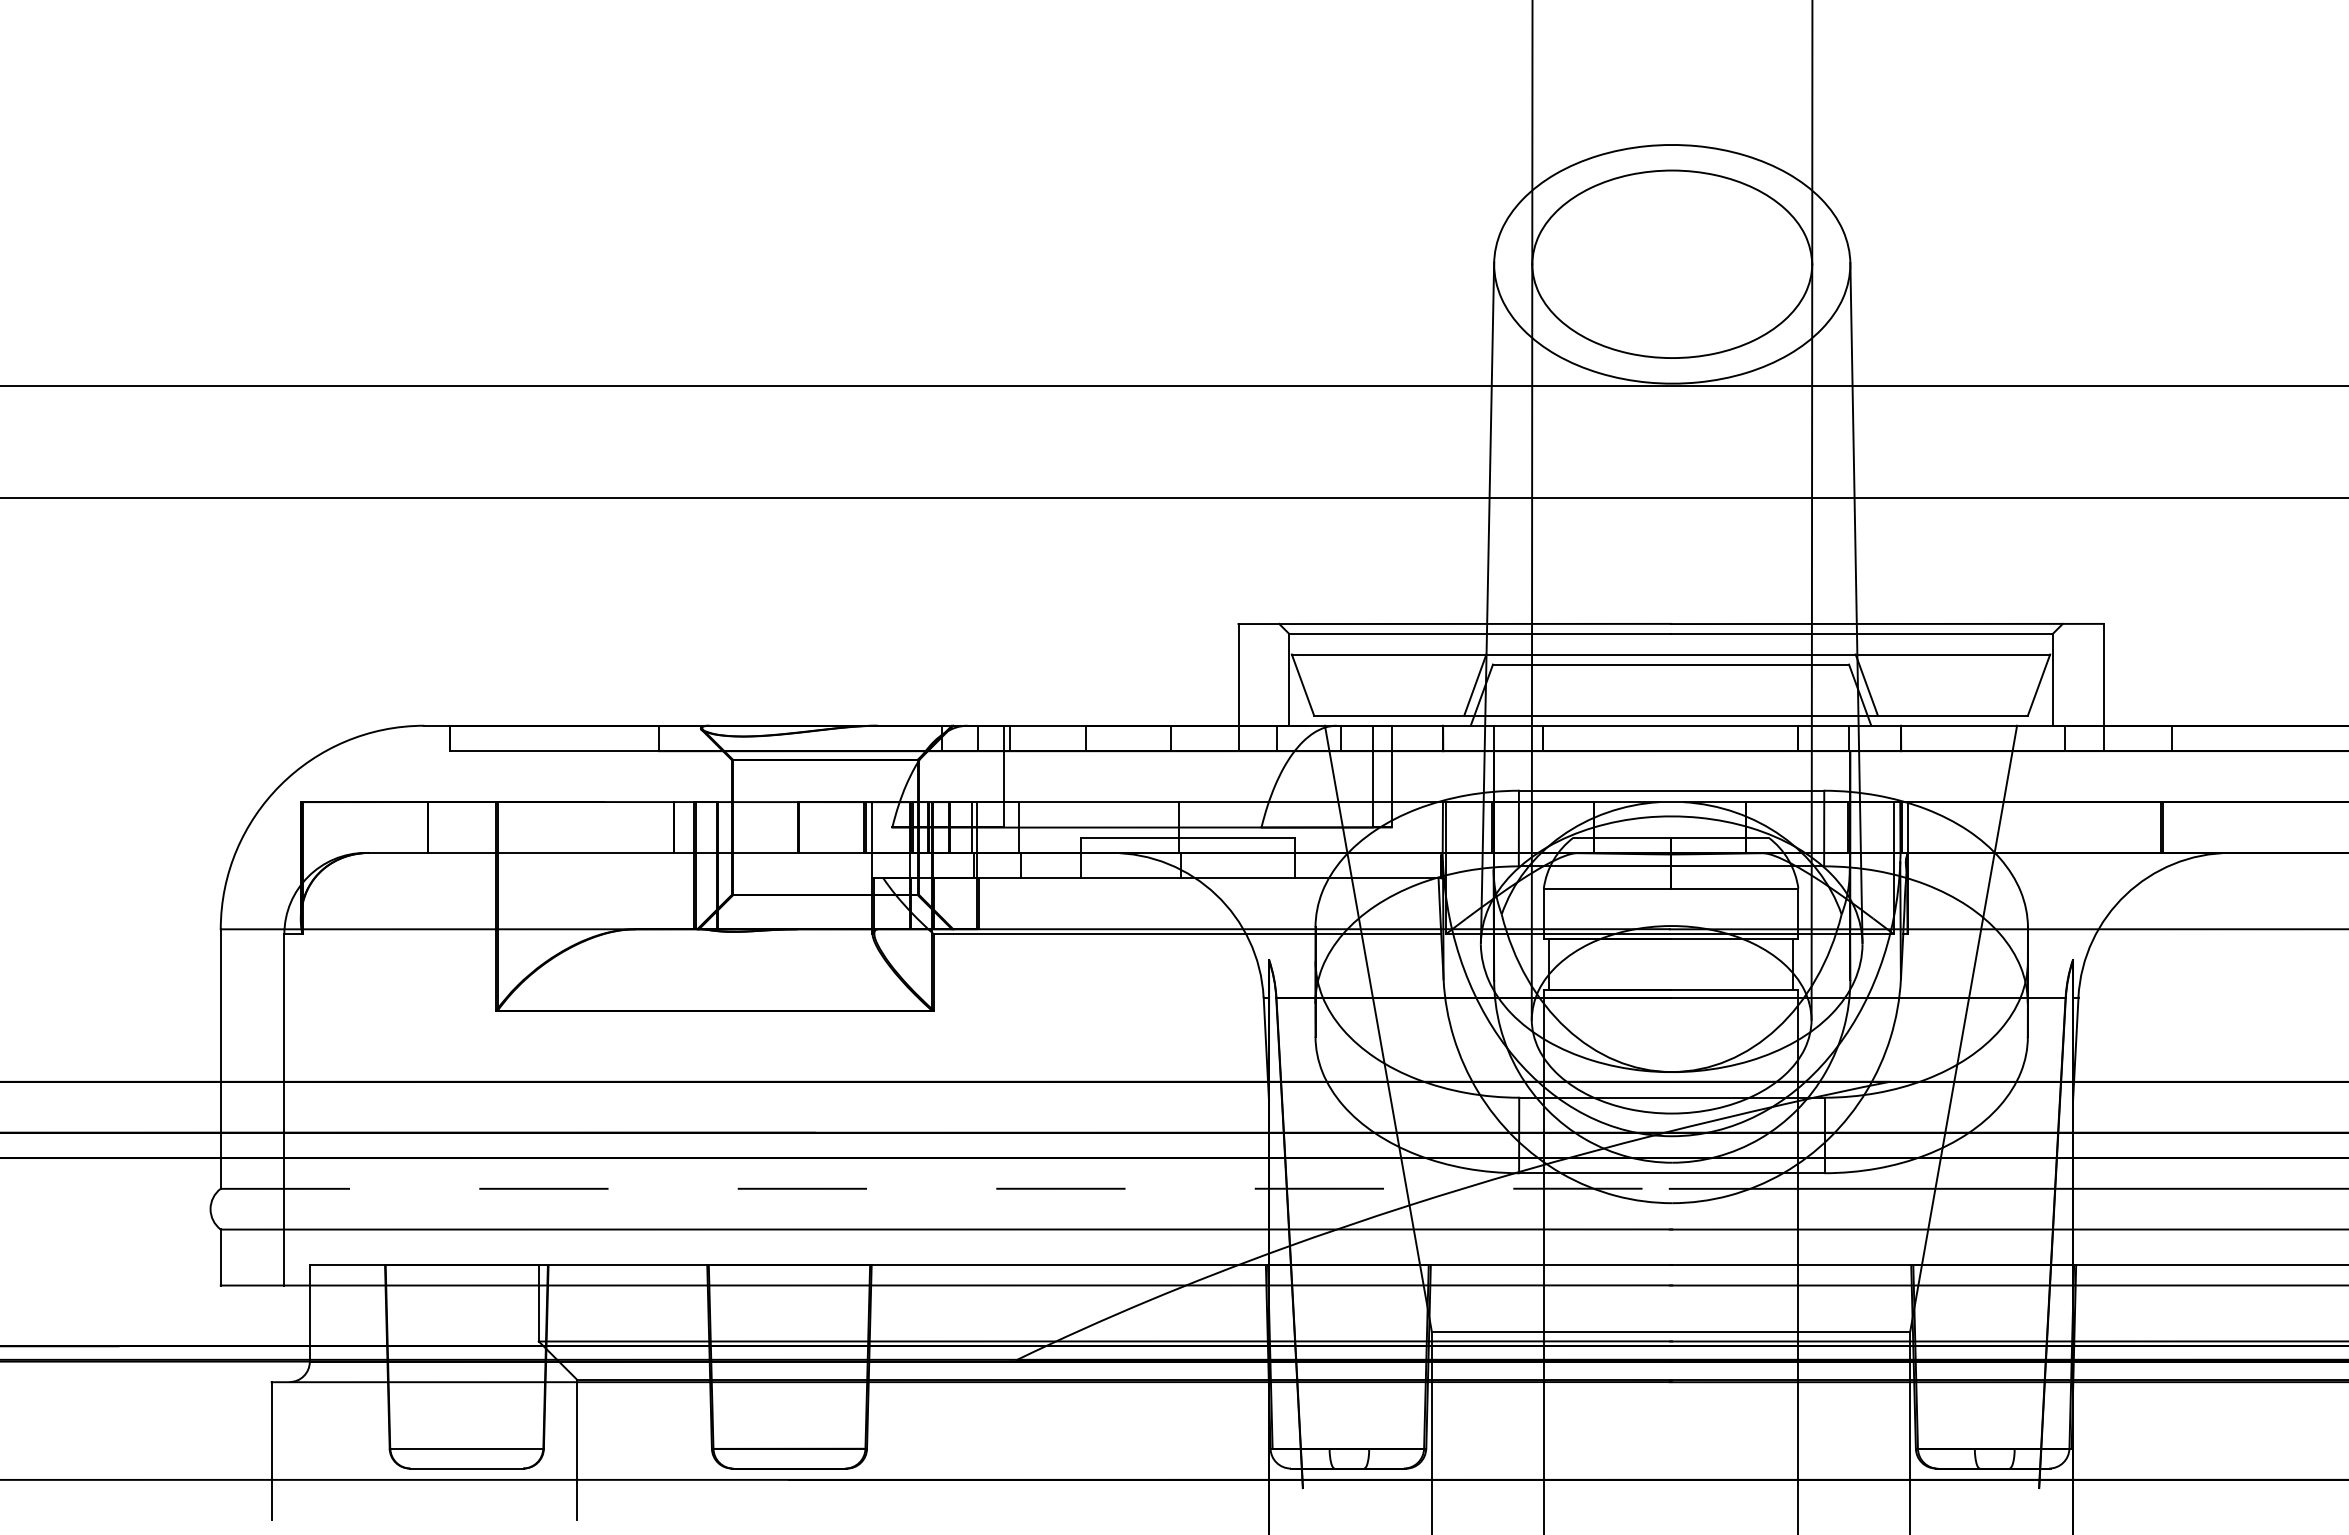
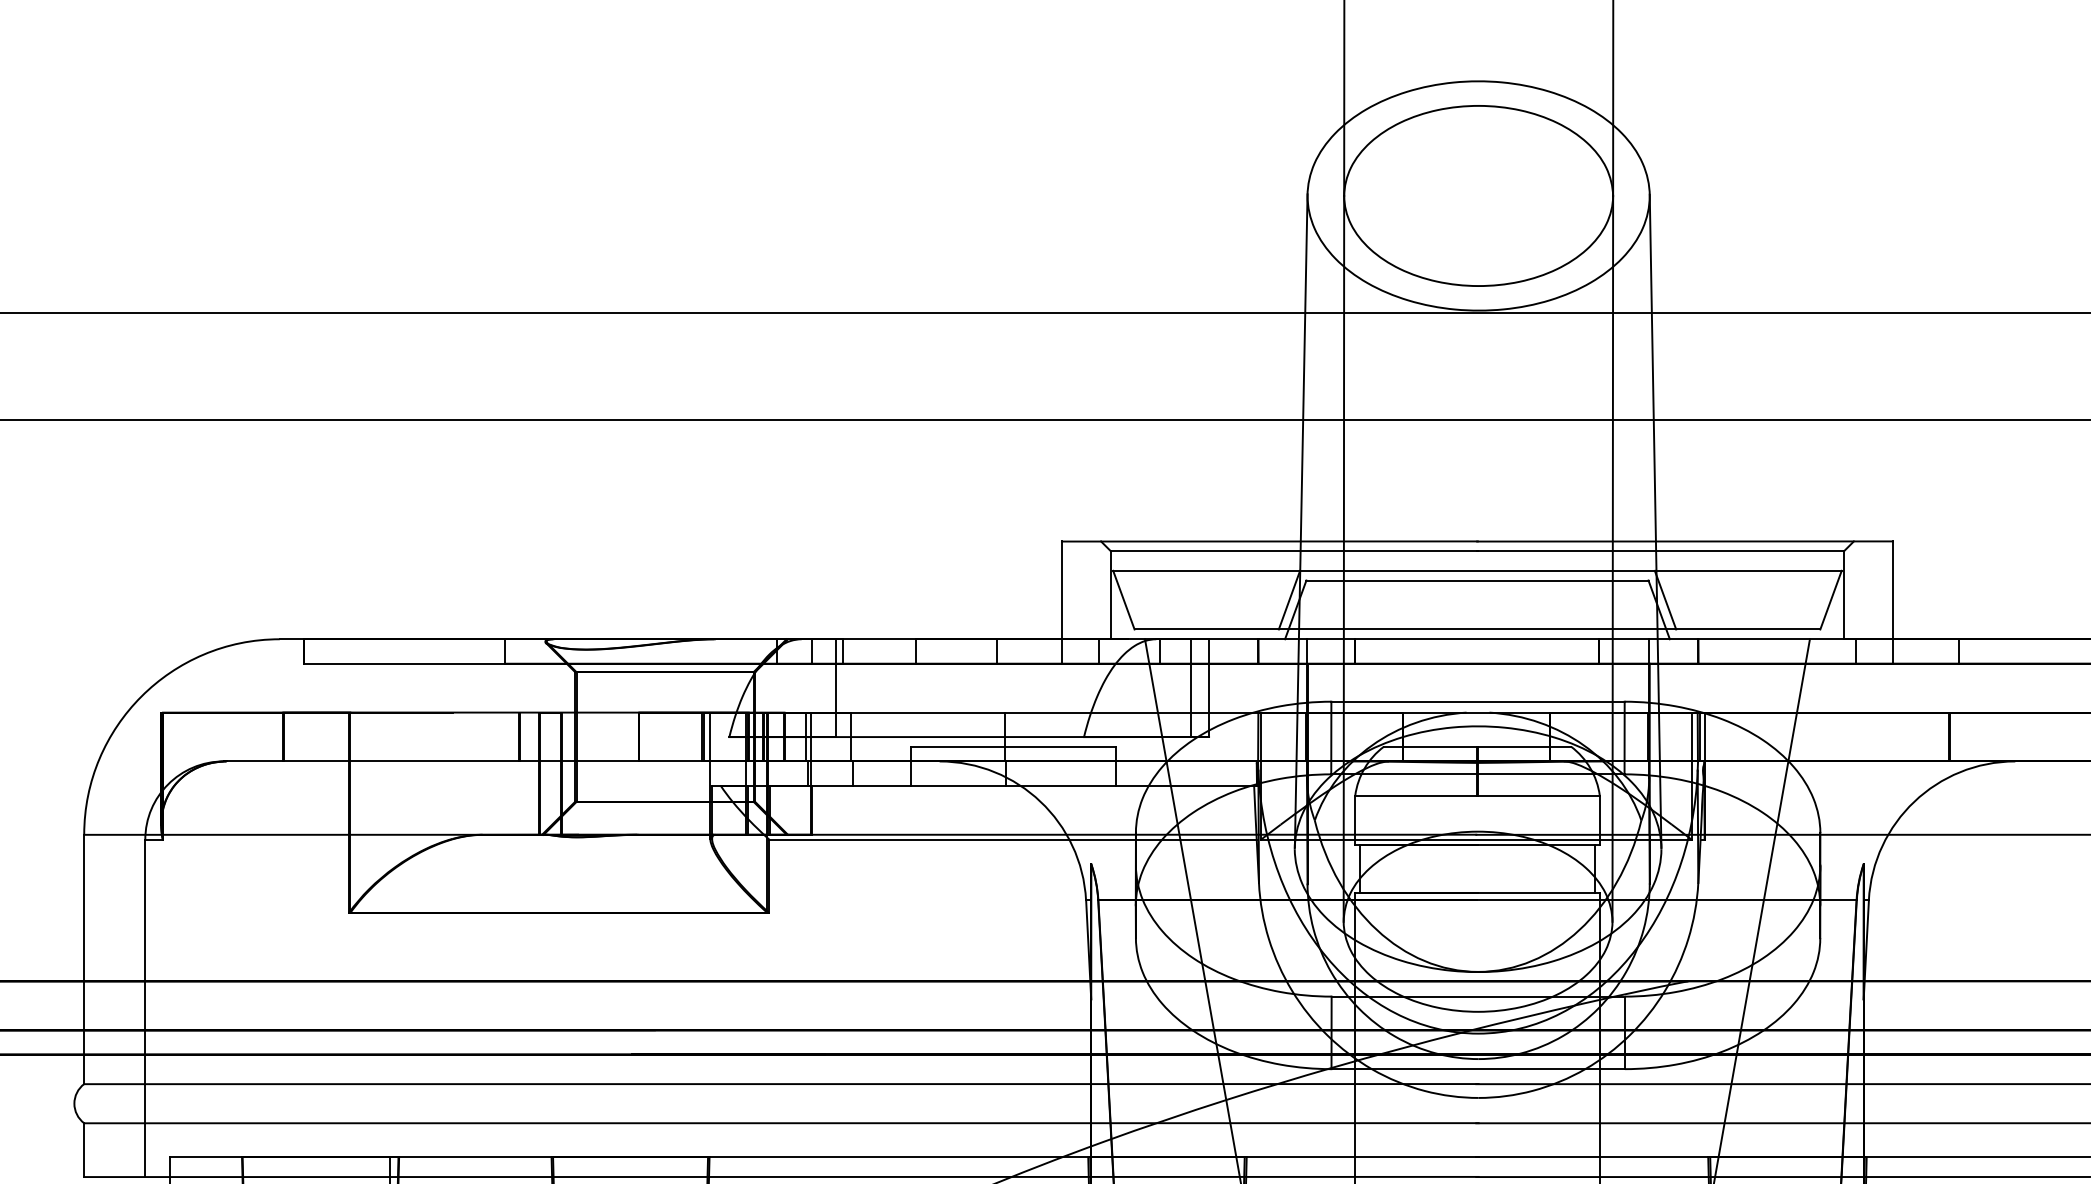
line: (946, 1188) -> (781, 1083), dashed -> solid

